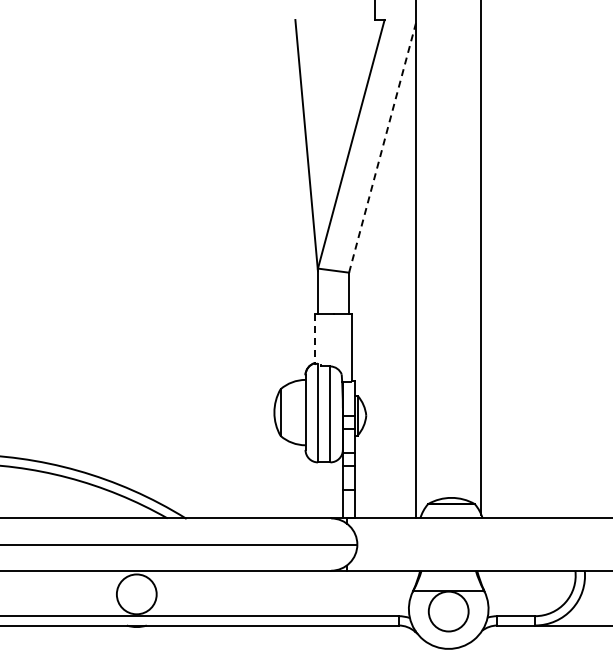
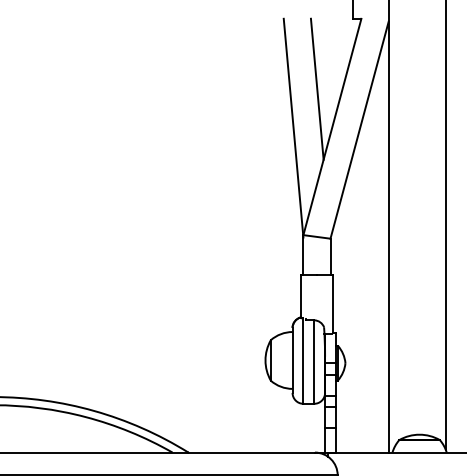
line: (333, 100) -> (316, 88), added
line: (382, 147) -> (359, 129), dashed -> solid
line: (314, 339) -> (300, 296), dashed -> solid

